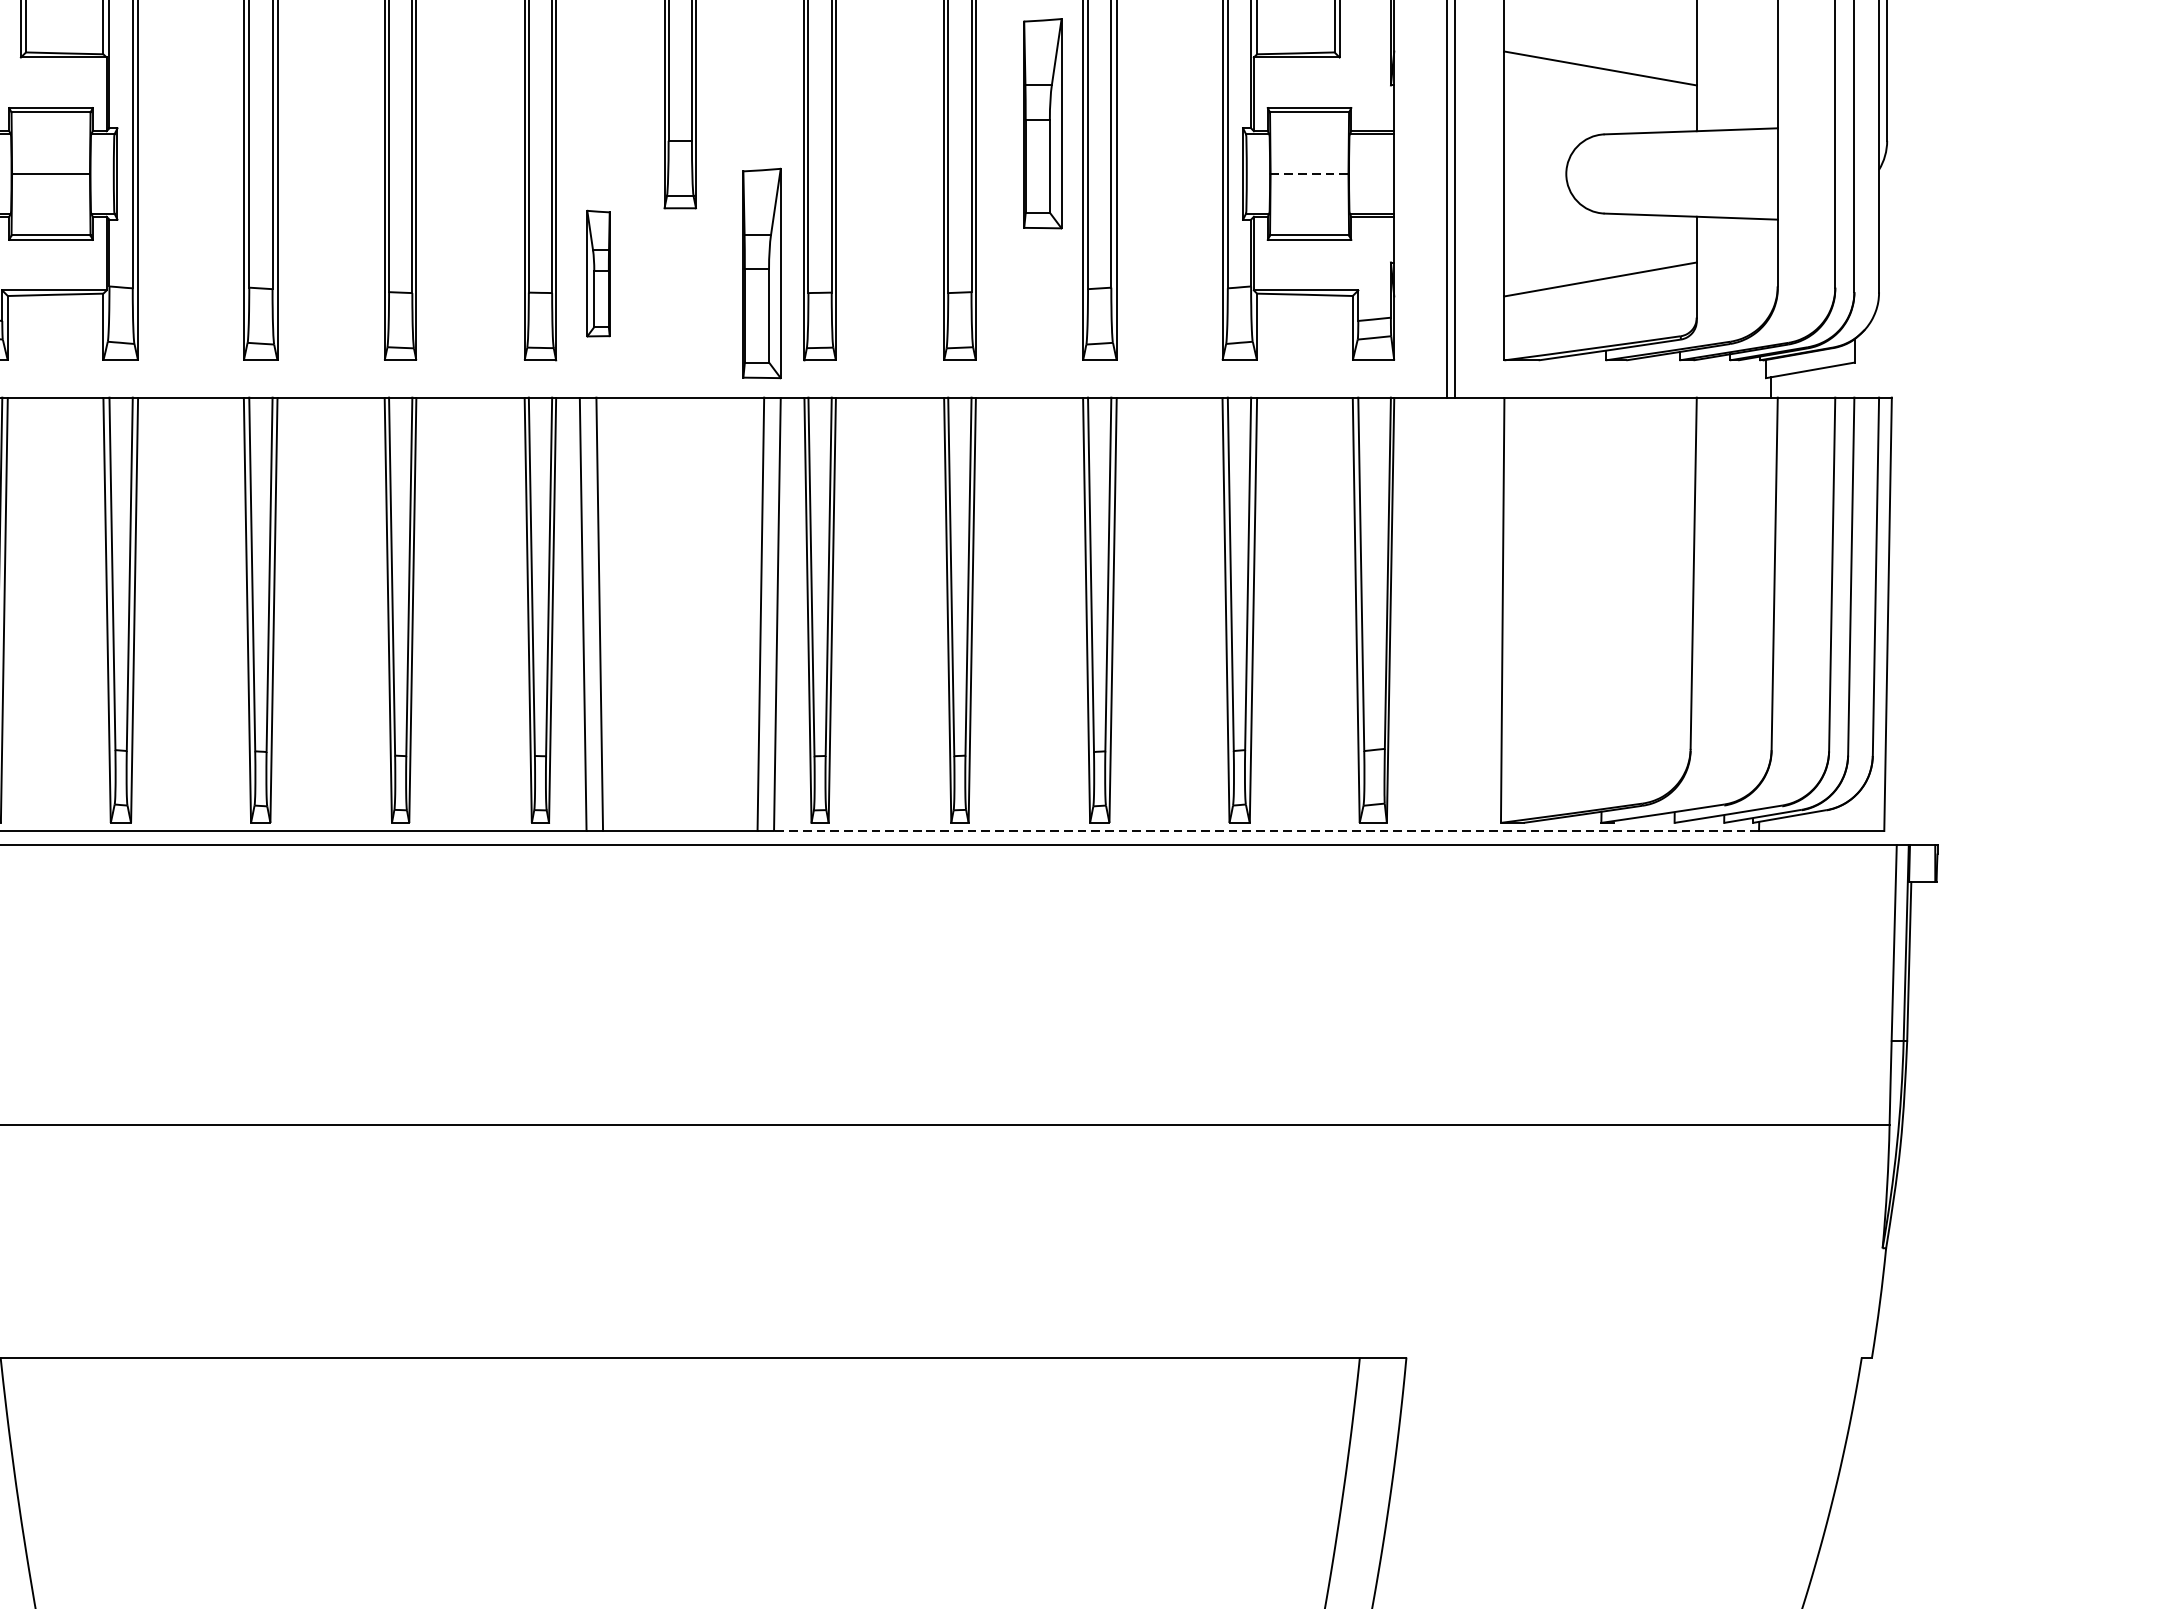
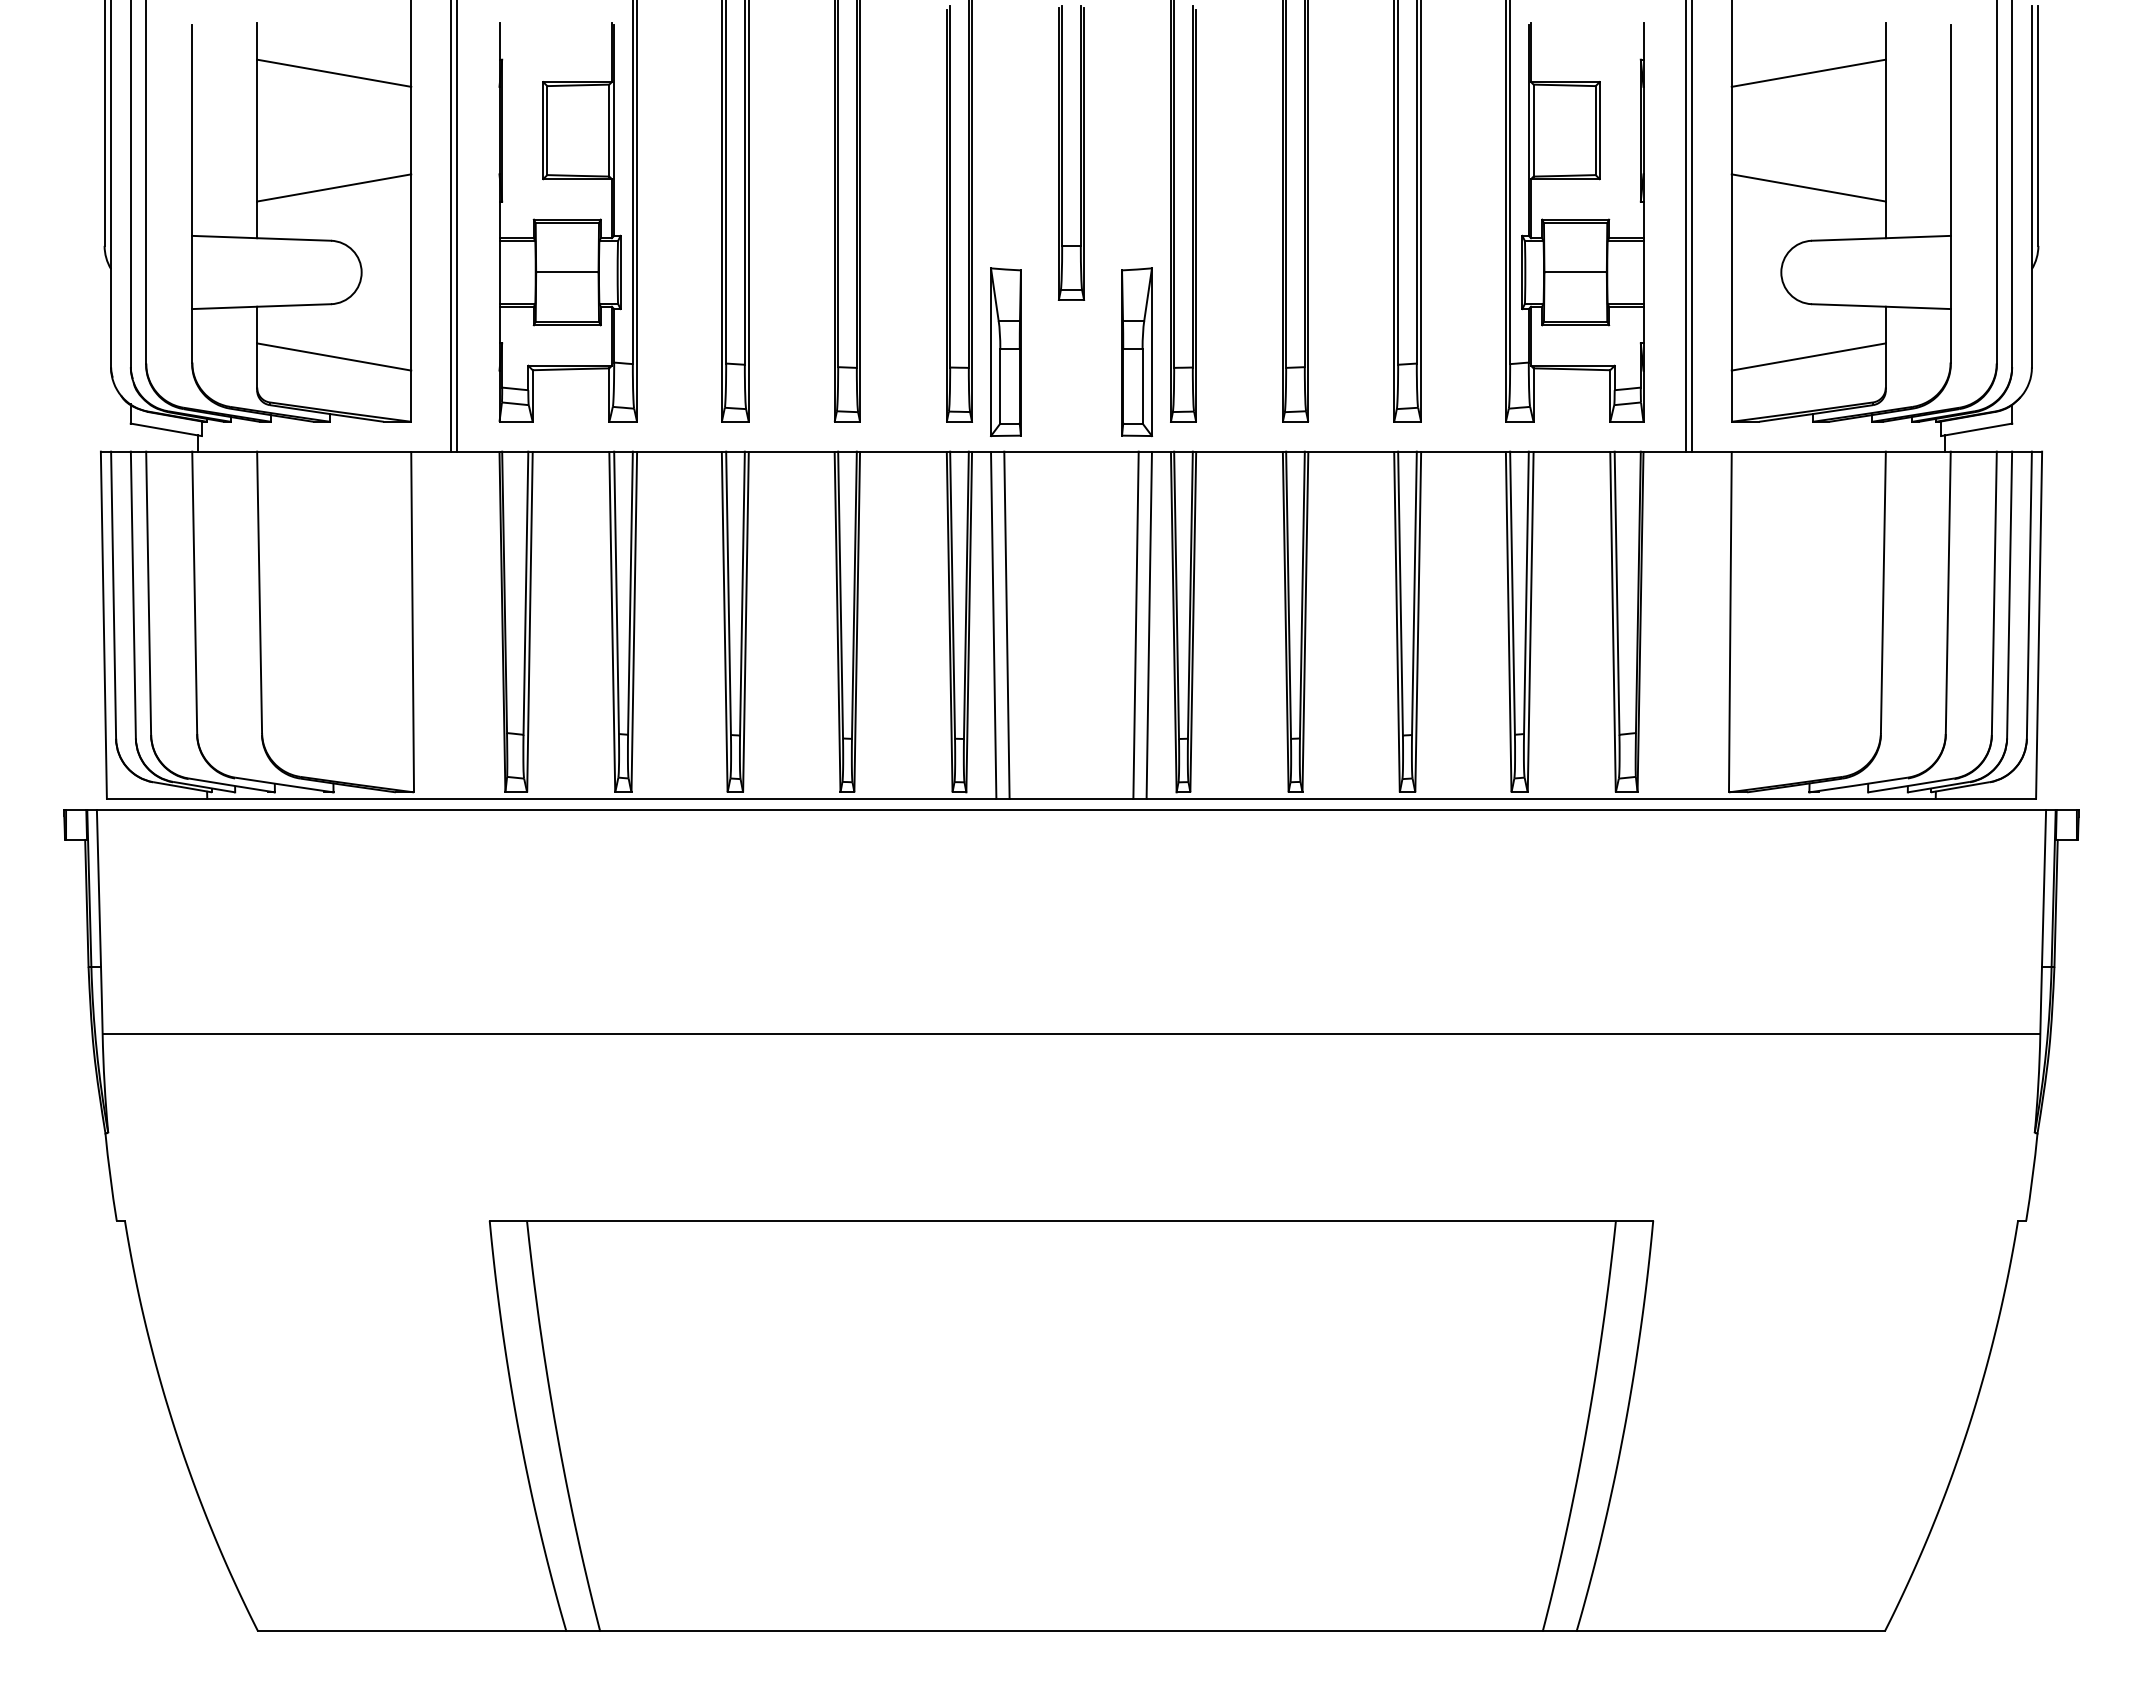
part: (1042, 124) -> (1361, 232), removed
line: (1310, 174) -> (1576, 272), dashed -> solid
part: (597, 273) -> (1005, 352), size x1.67
line: (1266, 830) -> (1541, 798), dashed -> solid

